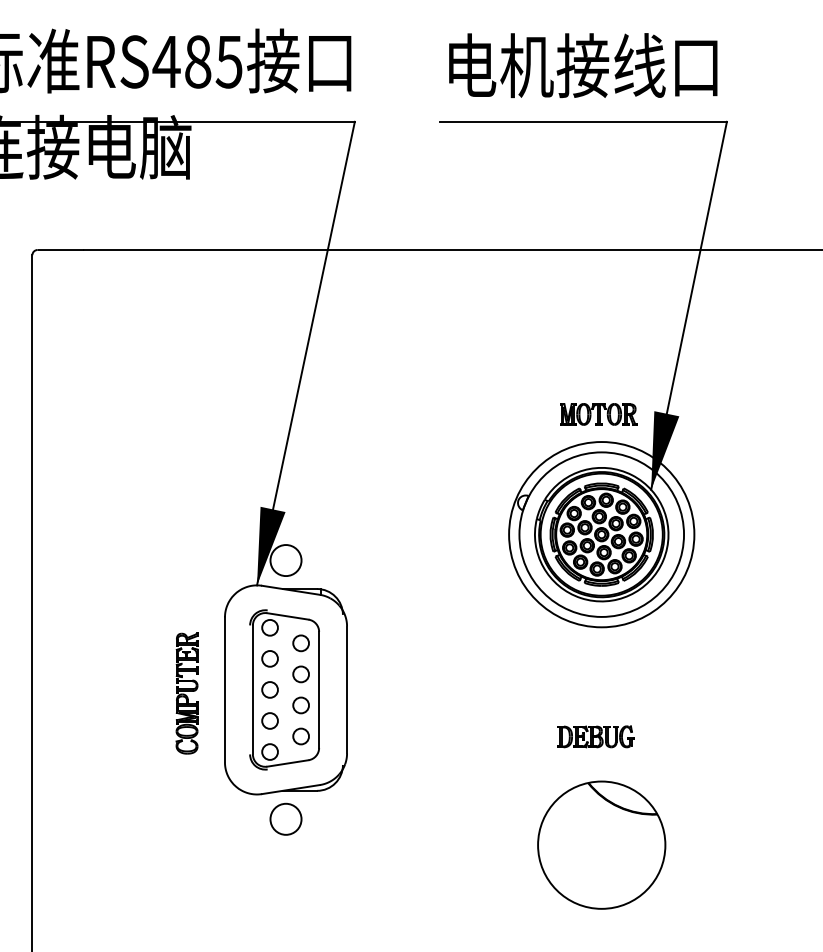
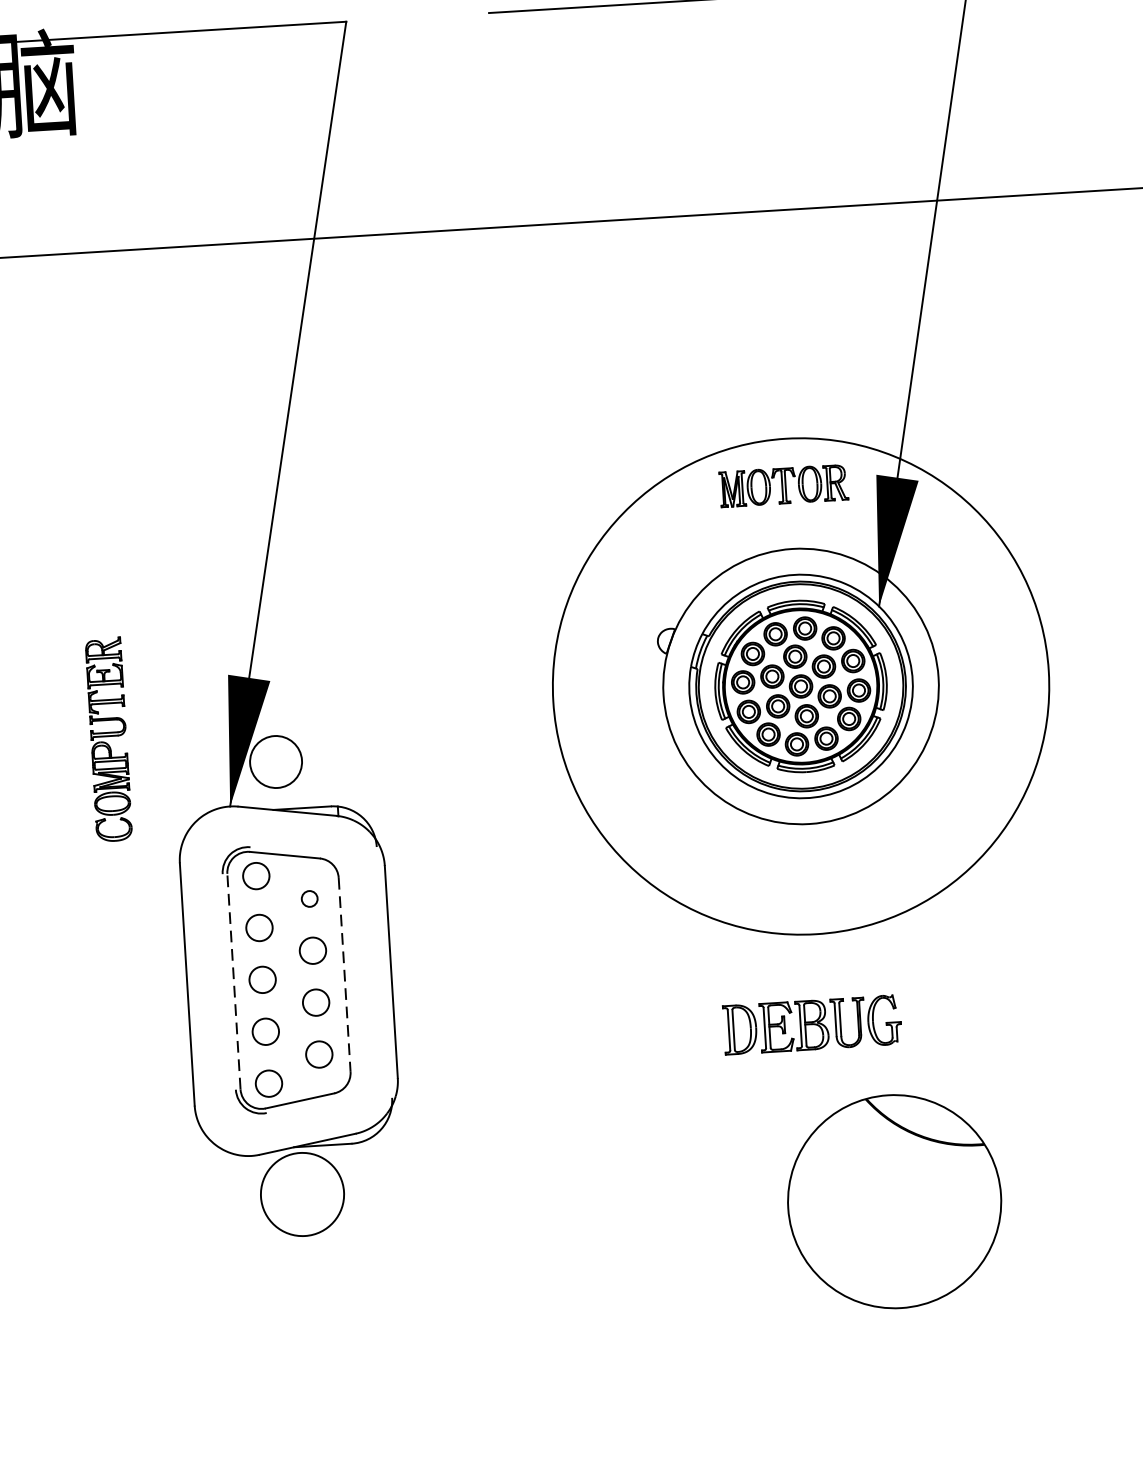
circle: (601, 534) -> (800, 686), size x1.6
circle: (300, 643) -> (308, 899), size x0.6
line: (252, 689) -> (233, 980), solid -> dashed
line: (319, 690) -> (345, 975), solid -> dashed
part: (186, 693) -> (107, 740), moved
part: (595, 736) -> (811, 1024), size x1.4
circle: (285, 818) -> (301, 1193), size x1.6
part: (601, 844) -> (894, 1200), moved

